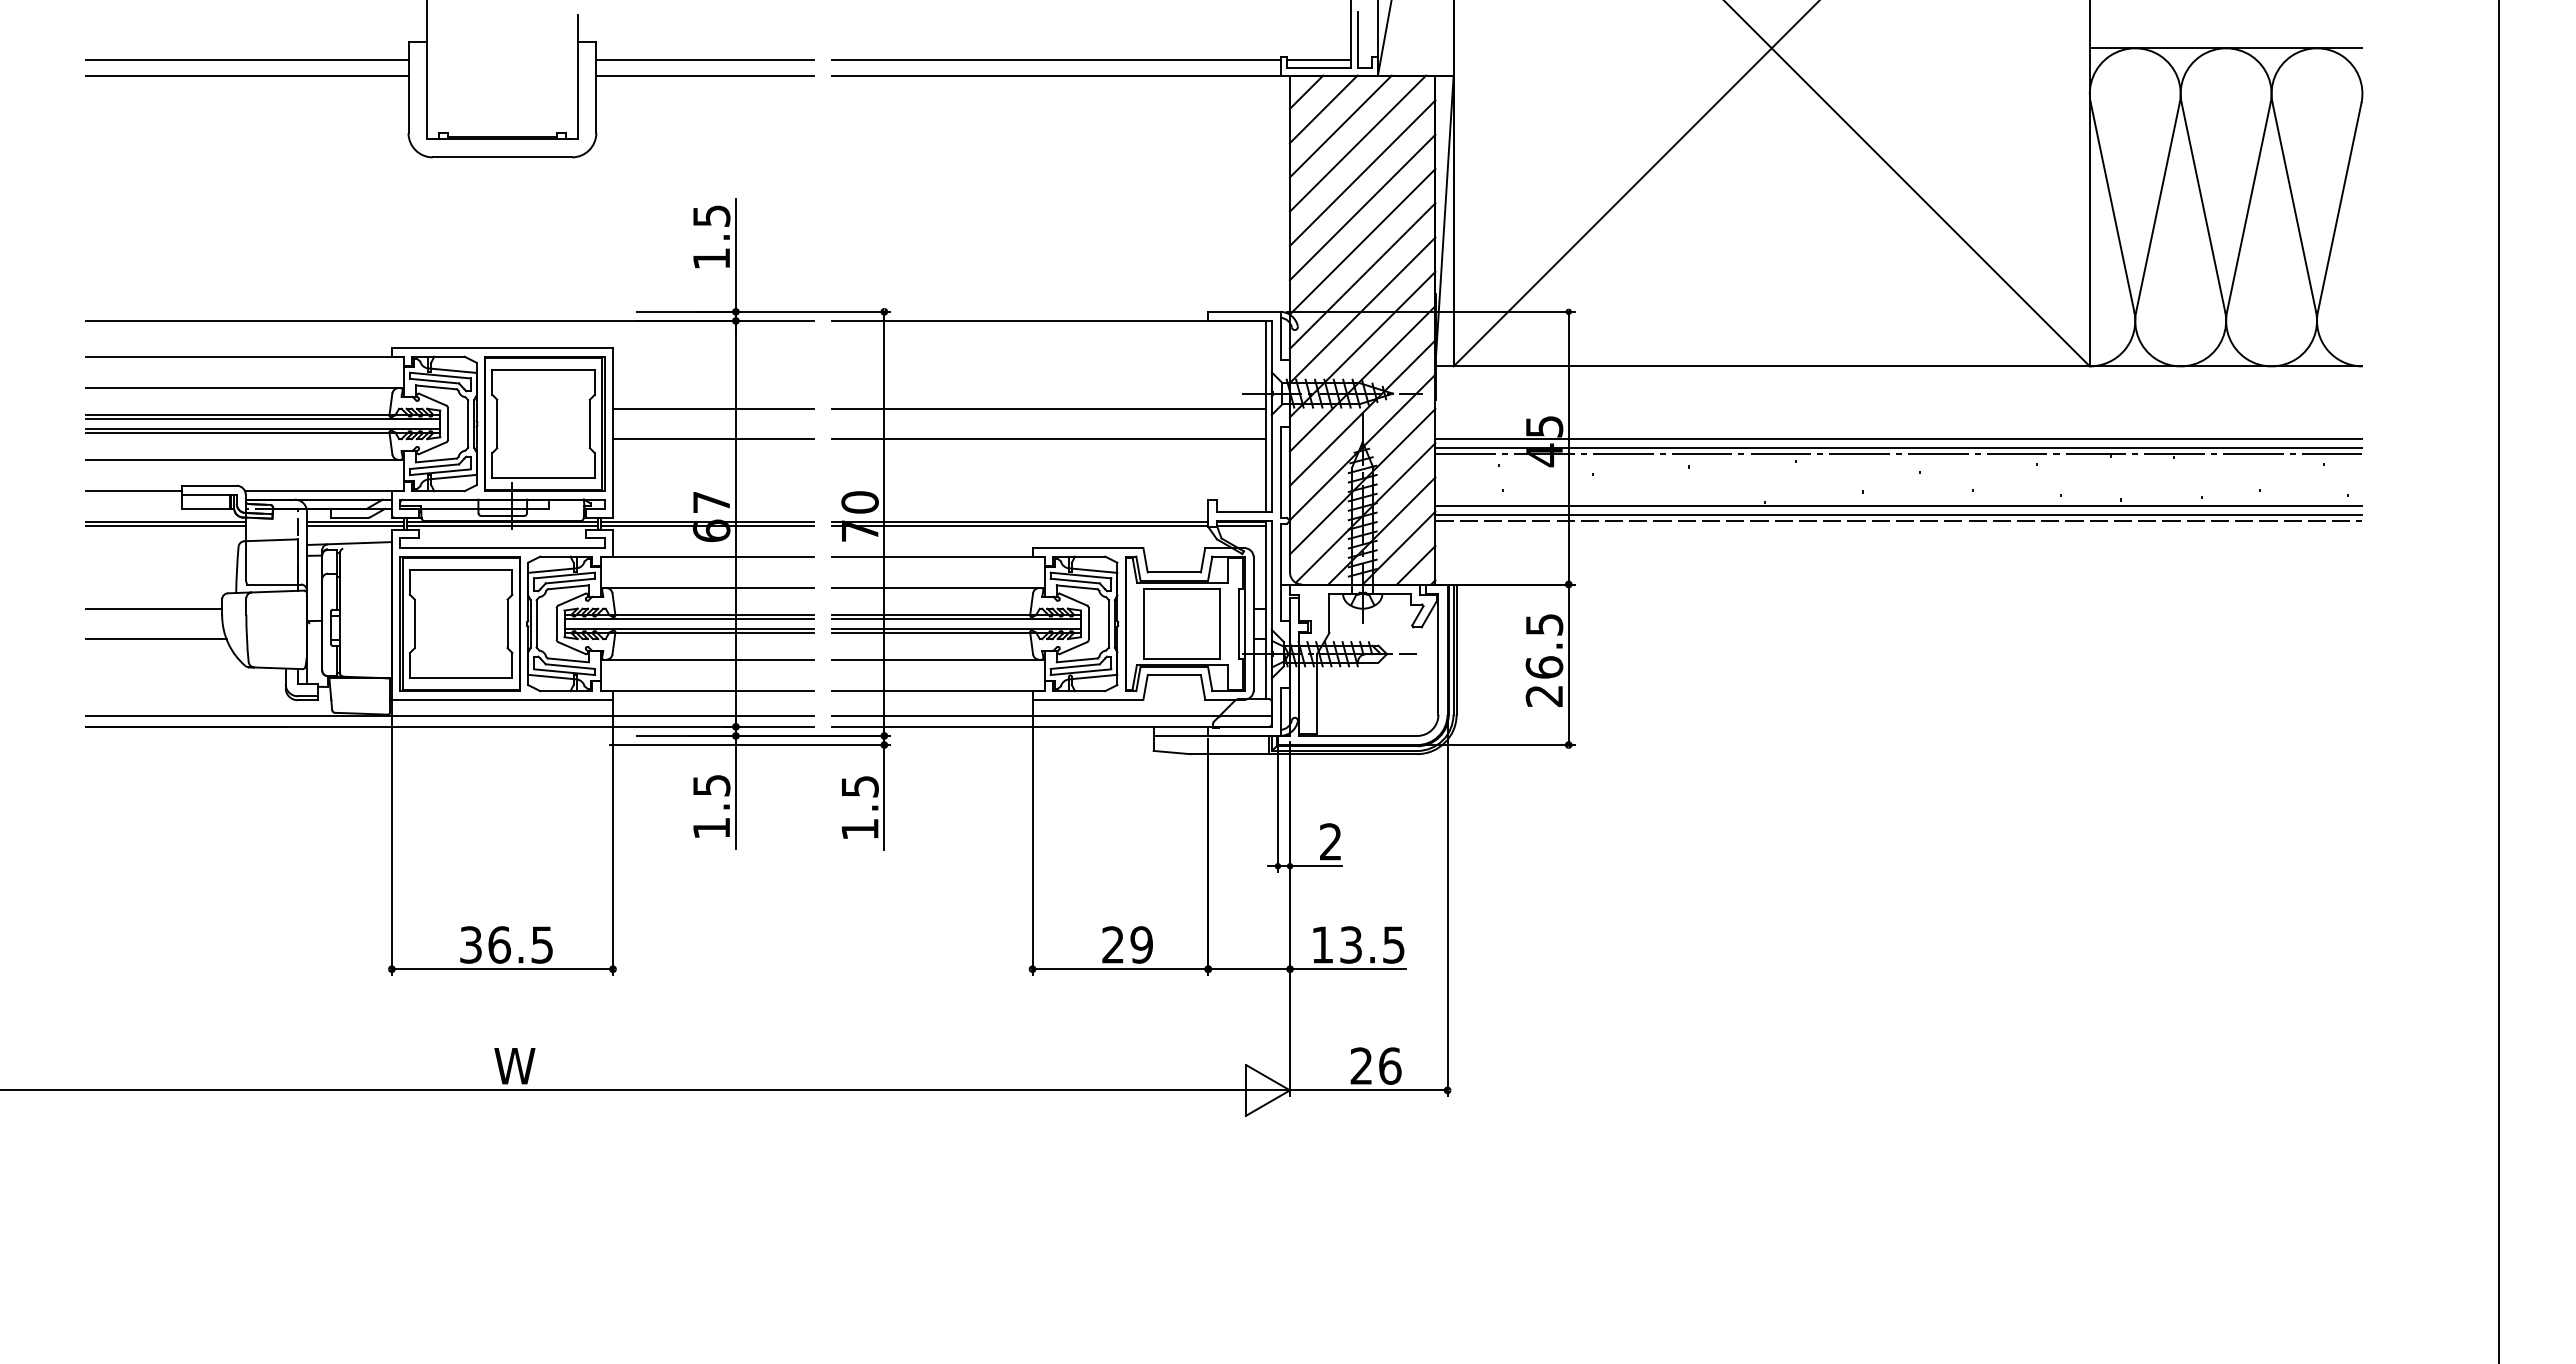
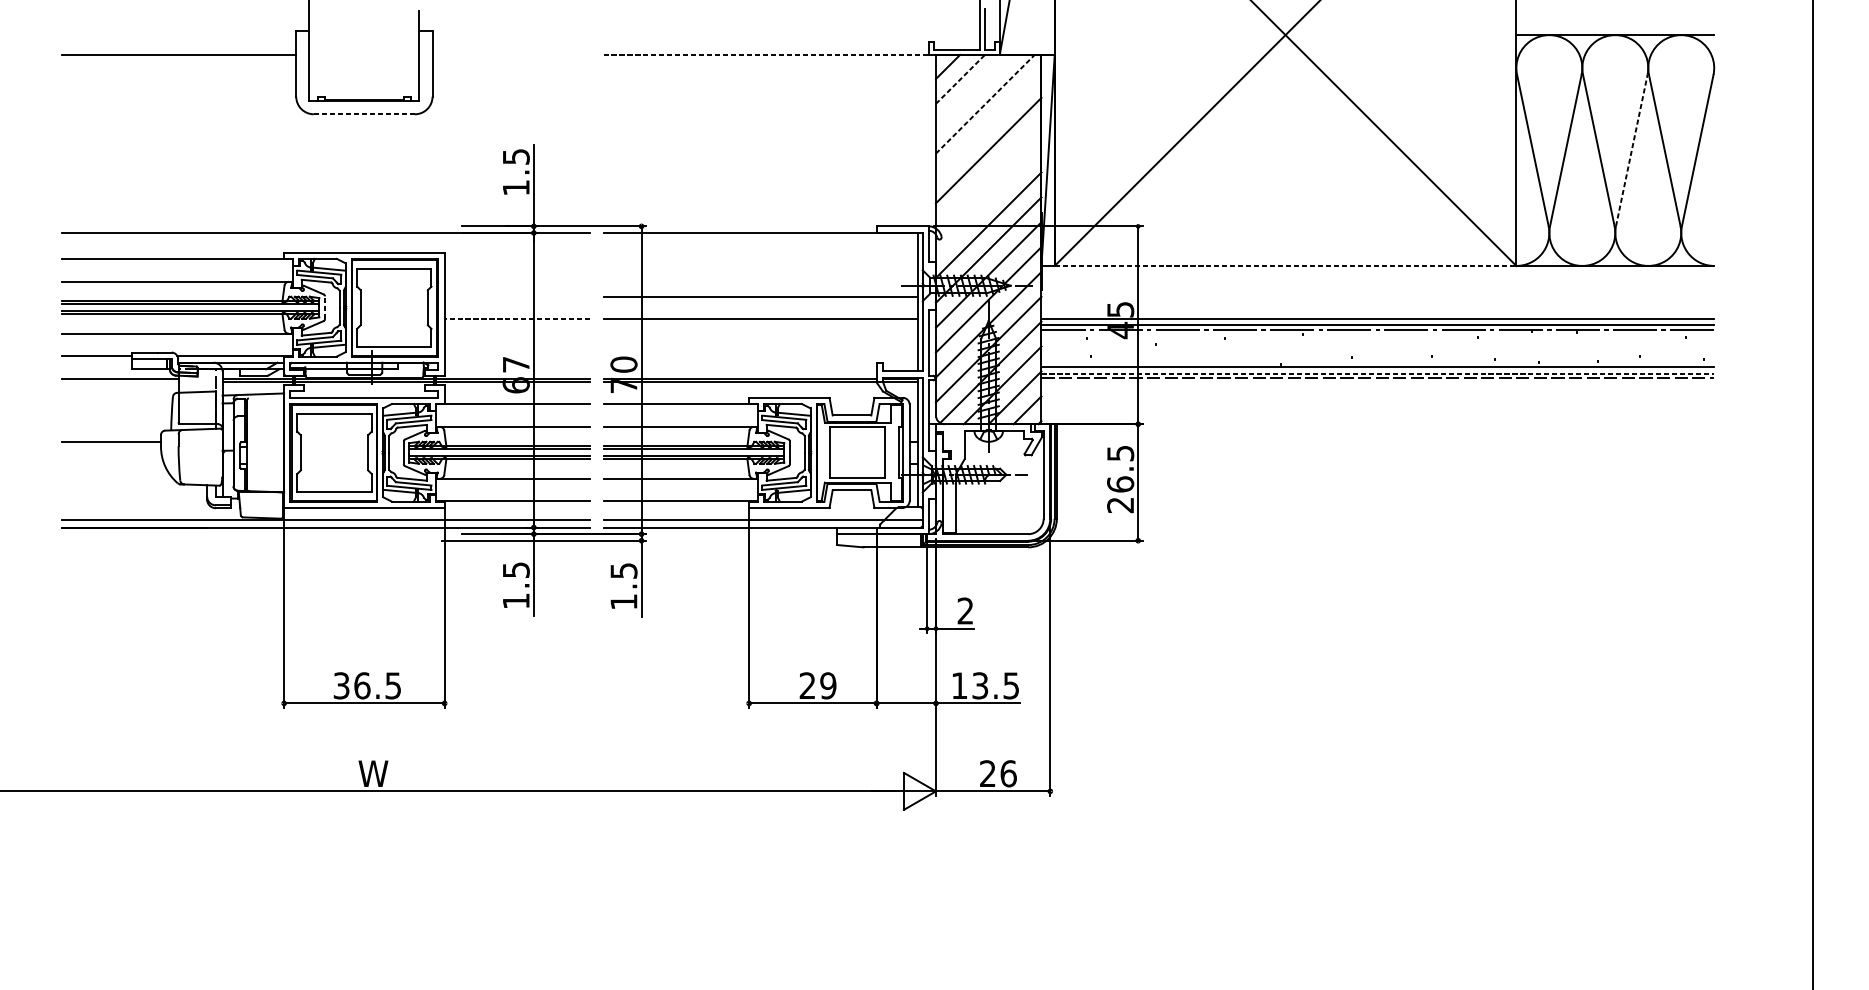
line: (247, 60) -> (179, 43), removed
line: (704, 60) -> (511, 43), removed
line: (1056, 60) -> (766, 43), removed
line: (1318, 60) -> (956, 43), removed
line: (704, 75) -> (511, 54), removed
line: (1058, 75) -> (767, 54), solid -> dashed
line: (1323, 109) -> (960, 79), solid -> dashed
line: (1340, 126) -> (972, 91), removed
line: (1358, 143) -> (985, 104), solid -> dashed
line: (502, 157) -> (364, 114), solid -> dashed
line: (1362, 172) -> (988, 125), removed
line: (2248, 207) -> (1631, 150), solid -> dashed
line: (1362, 241) -> (988, 175), removed
line: (1362, 275) -> (988, 200), removed
line: (1772, 366) -> (1286, 266), solid -> dashed
line: (712, 408) -> (516, 296), removed
line: (448, 423) -> (325, 307), solid -> dashed
line: (712, 439) -> (516, 319), solid -> dashed
line: (1898, 514) -> (1377, 373), solid -> dashed
line: (166, 525) -> (120, 381), removed
line: (156, 639) -> (113, 464), removed

